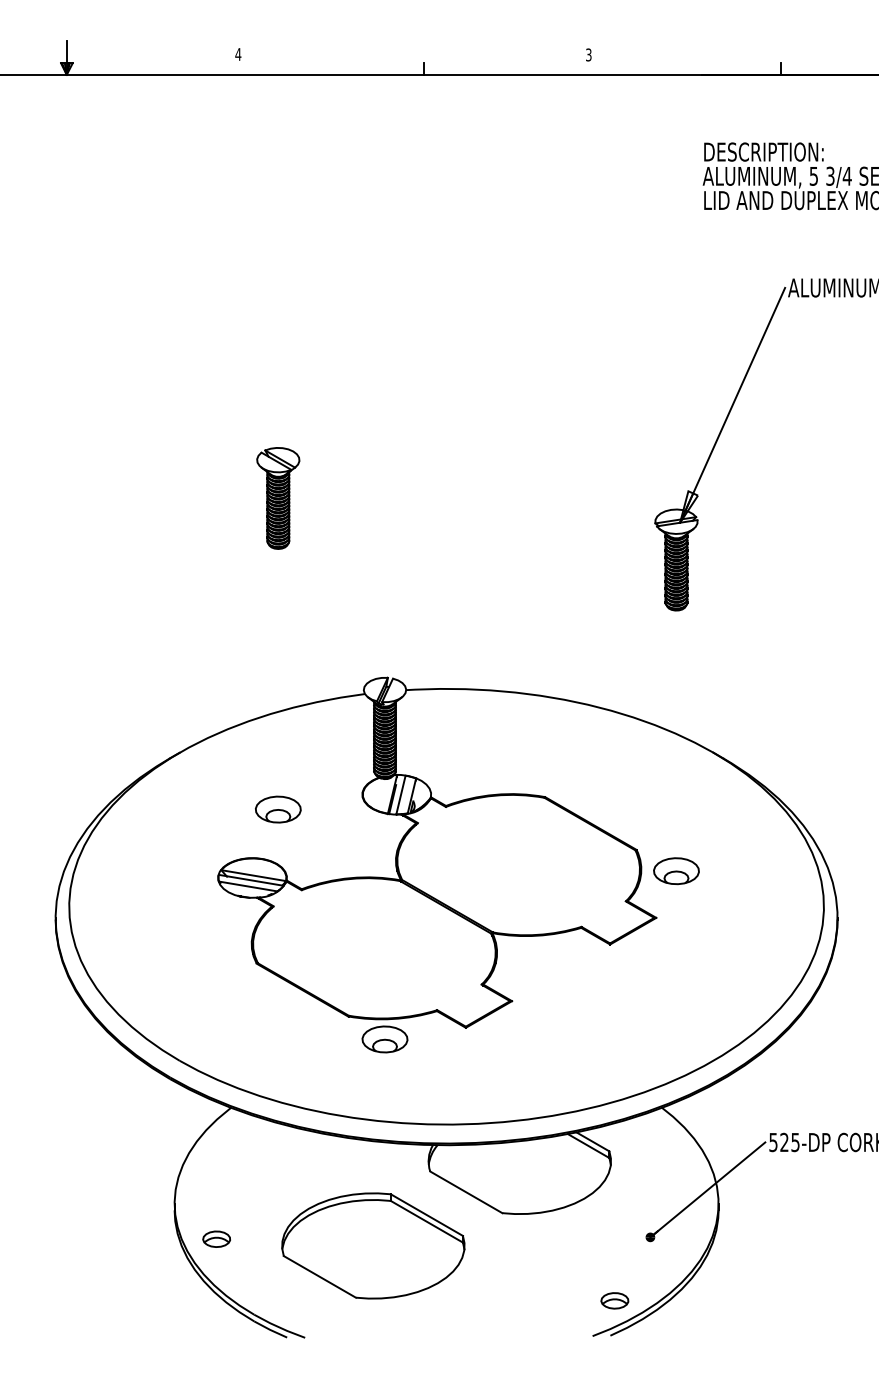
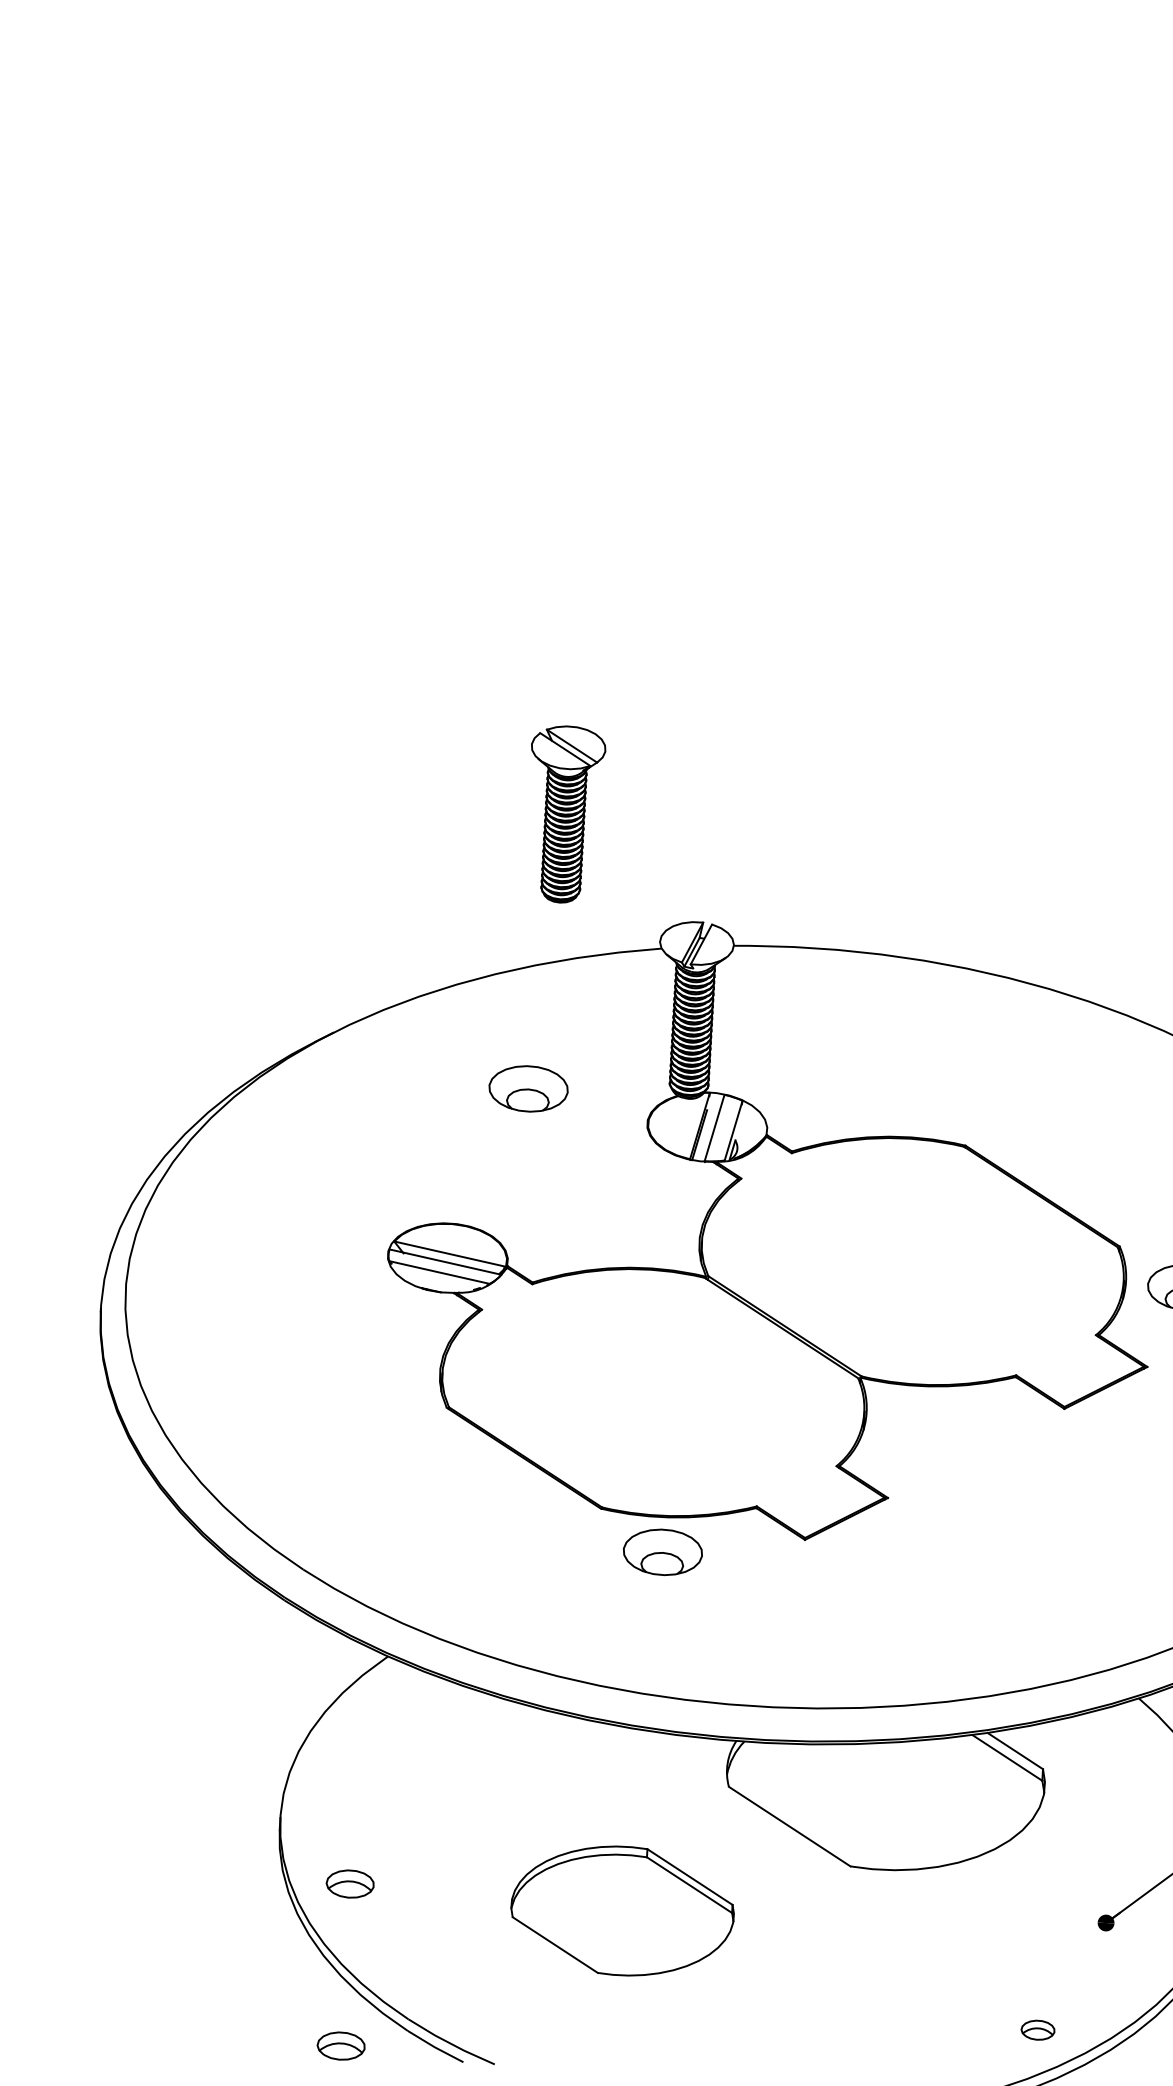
part: (278, 498) -> (565, 814), moved
part: (278, 809) -> (528, 1088), moved
part: (373, 1245) -> (622, 1910), size x0.7
part: (614, 1300) -> (1037, 2029), size x0.7
part: (216, 1331) -> (340, 2044), added

